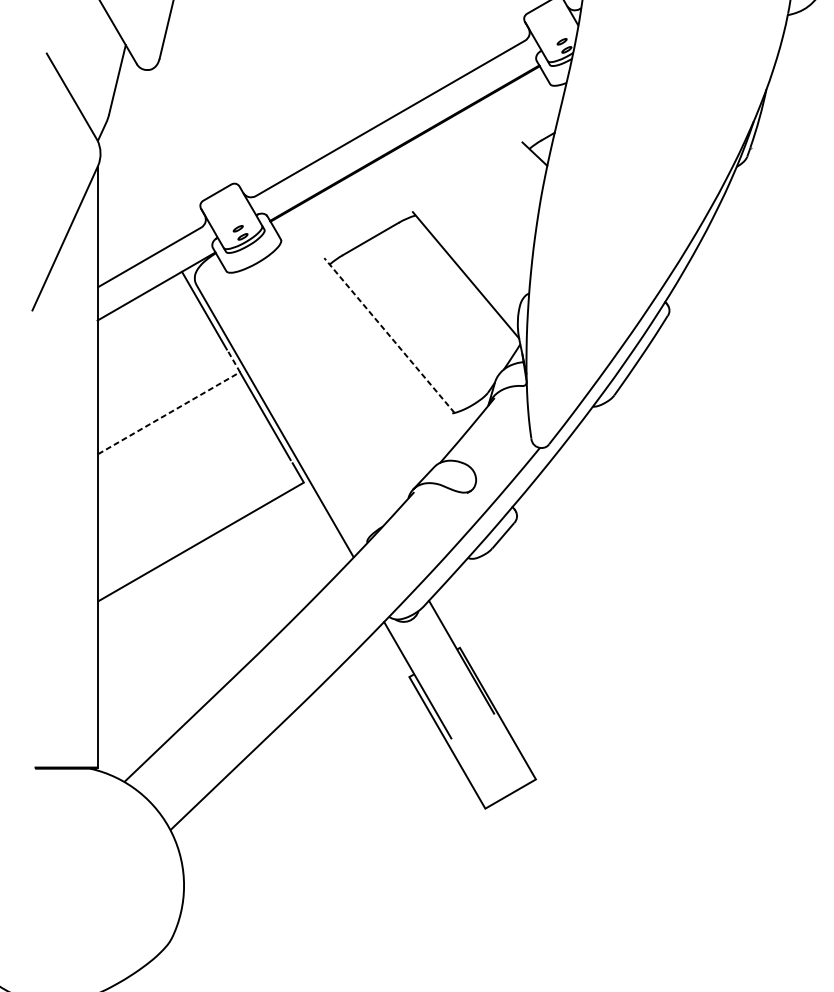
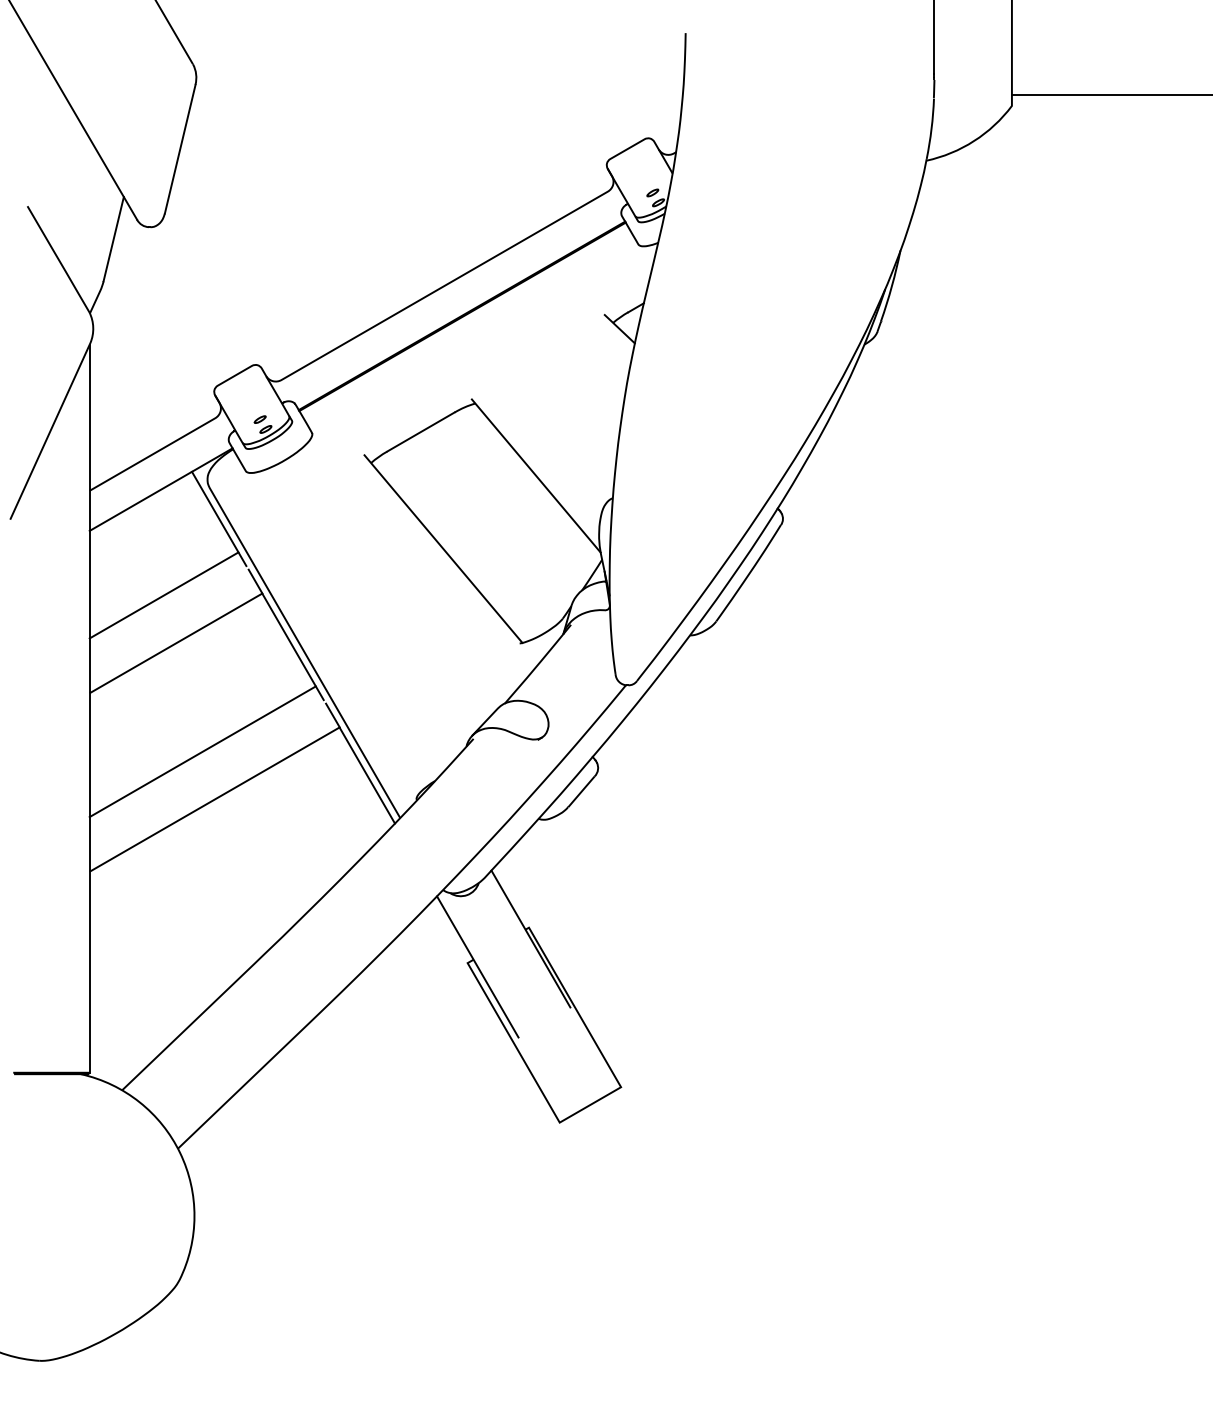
line: (389, 335) -> (443, 549), dashed -> solid
line: (158, 373) -> (163, 595), added
line: (179, 406) -> (189, 635), dashed -> solid
line: (190, 502) -> (202, 751), added
line: (326, 522) -> (367, 775), added

